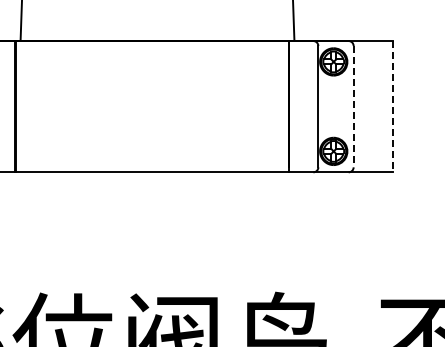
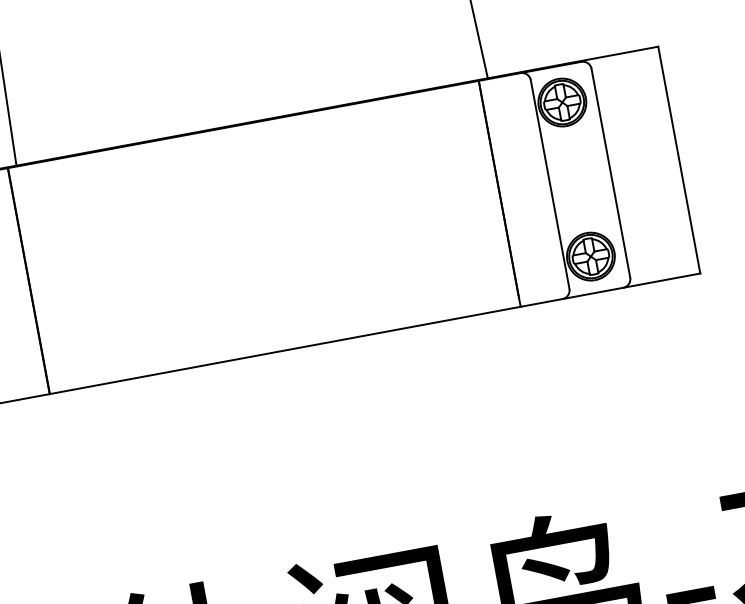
line: (353, 106) -> (610, 172), dashed -> solid
line: (393, 106) -> (679, 160), dashed -> solid

